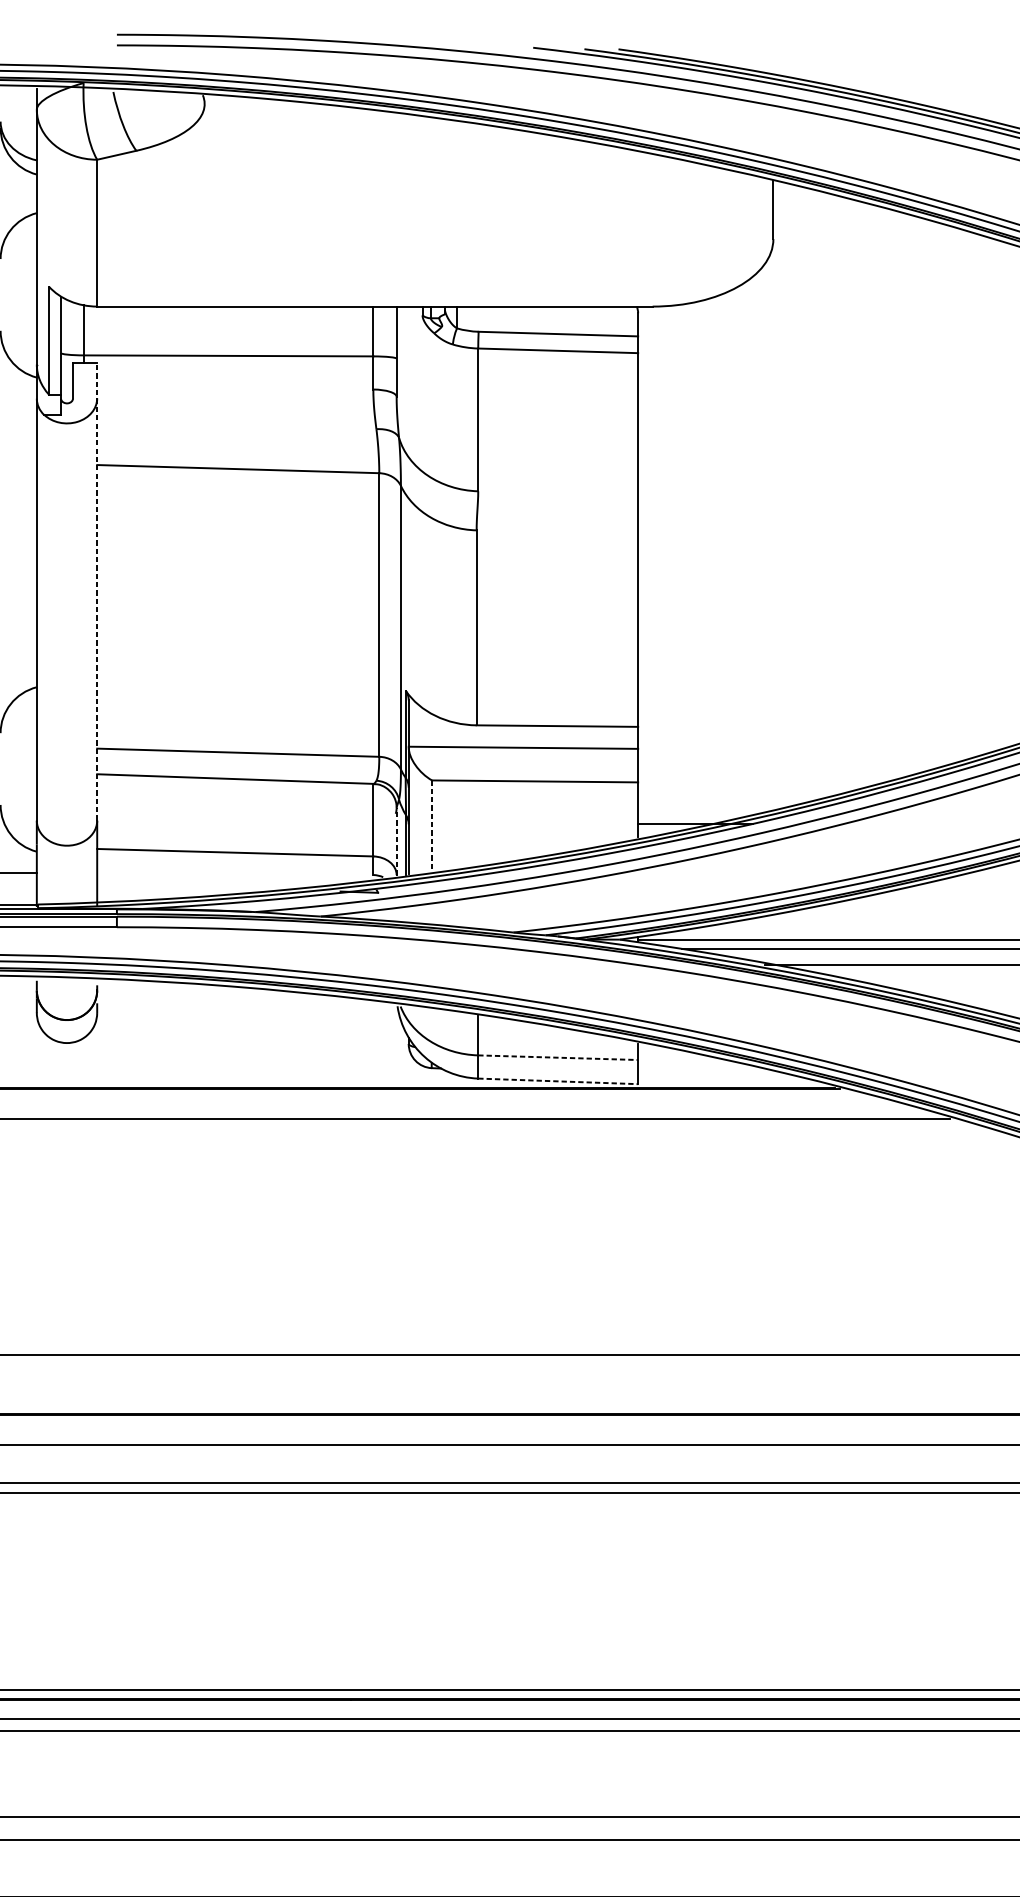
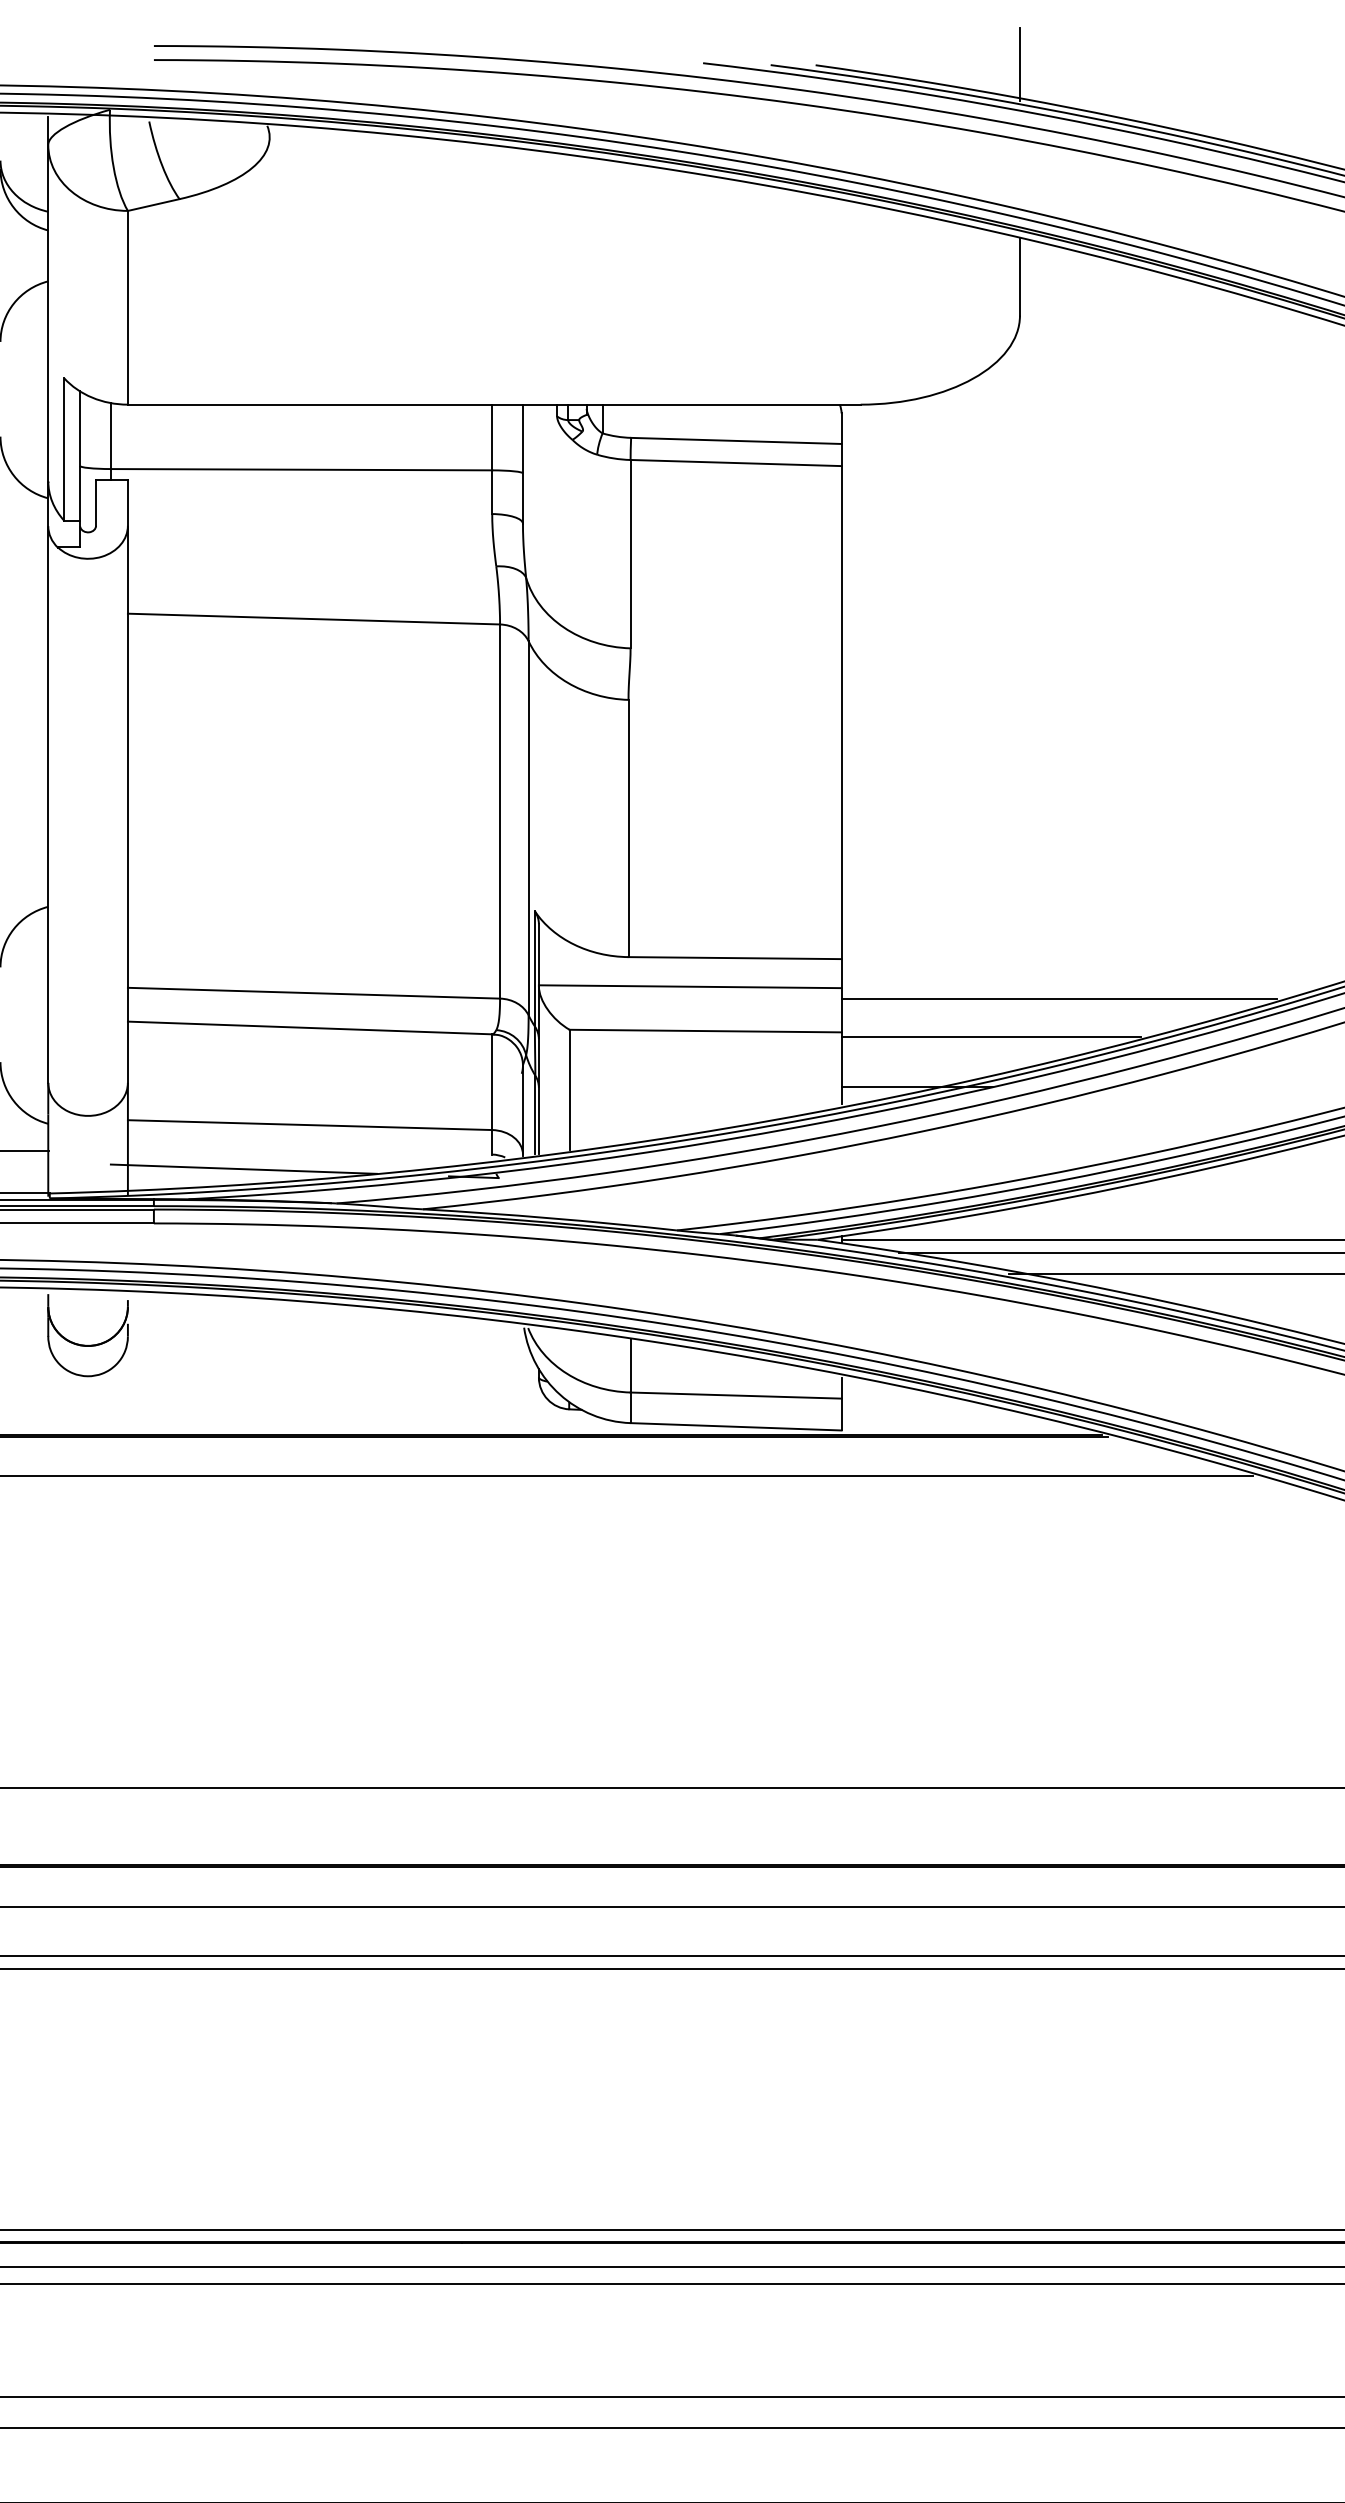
line: (773, 48) -> (1019, 64), added
line: (96, 592) -> (127, 781), dashed -> solid
line: (802, 756) -> (1058, 998), added
line: (751, 785) -> (990, 1036), added
line: (431, 825) -> (569, 1089), dashed -> solid
line: (396, 841) -> (522, 1110), dashed -> solid
line: (184, 885) -> (243, 1168), added
line: (558, 1057) -> (736, 1395), dashed -> solid
line: (558, 1081) -> (736, 1426), dashed -> solid

